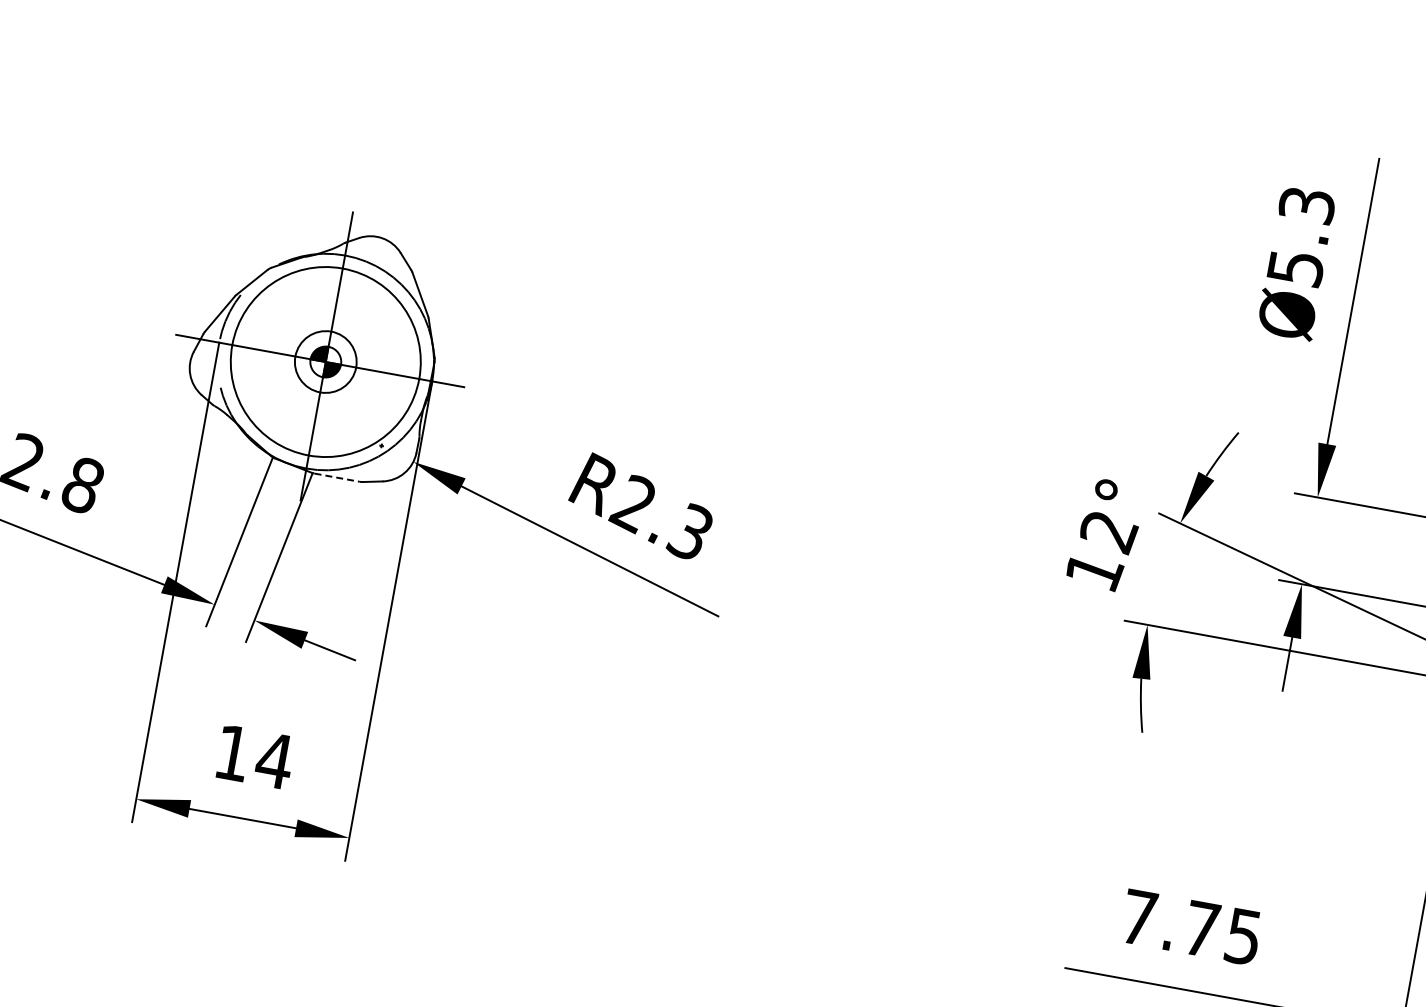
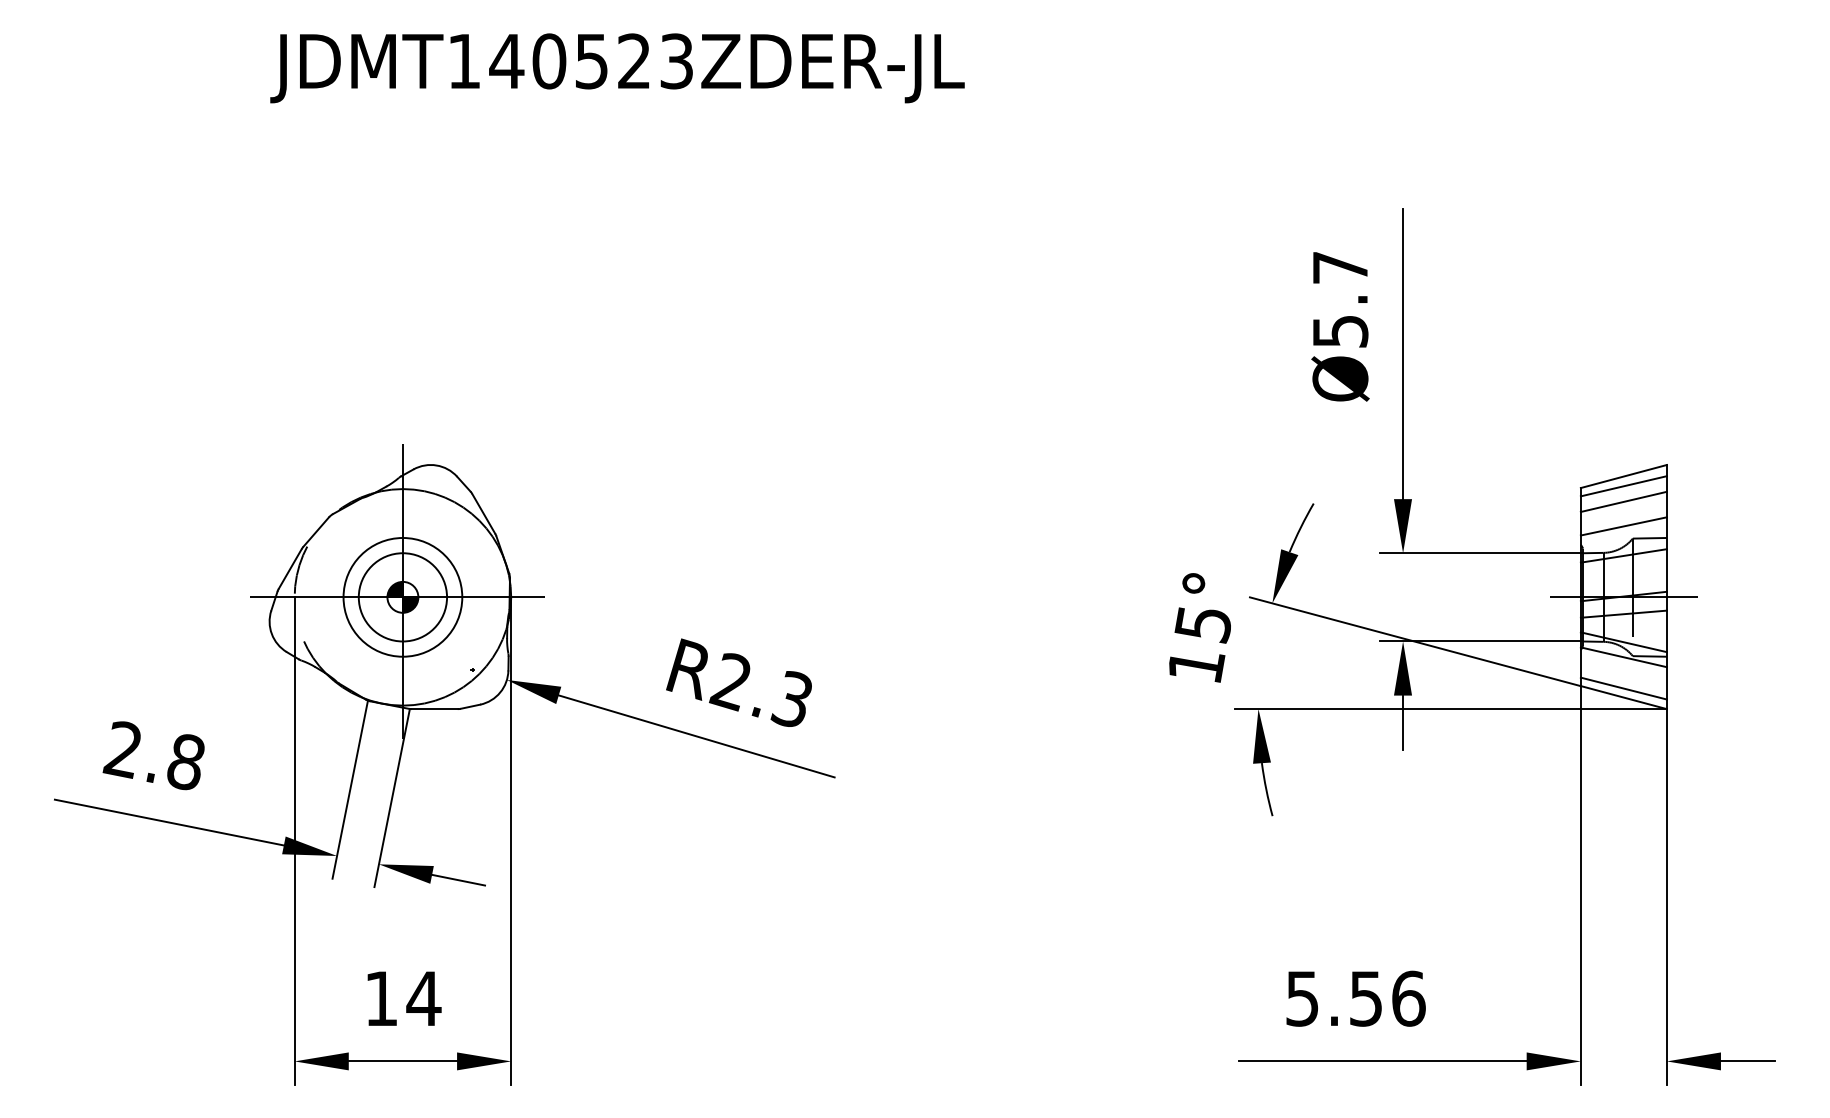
text: (1307, 205) -> (1340, 267), Ø5.3 -> Ø5.7
circle: (325, 361) -> (402, 596), size x0.62
circle: (325, 362) -> (402, 597), size x1.43
line: (336, 478) -> (434, 709), dashed -> solid
text: (1108, 532) -> (1203, 625), 12° -> 15°
text: (1191, 927) -> (1355, 998), 7.75 -> 5.56

